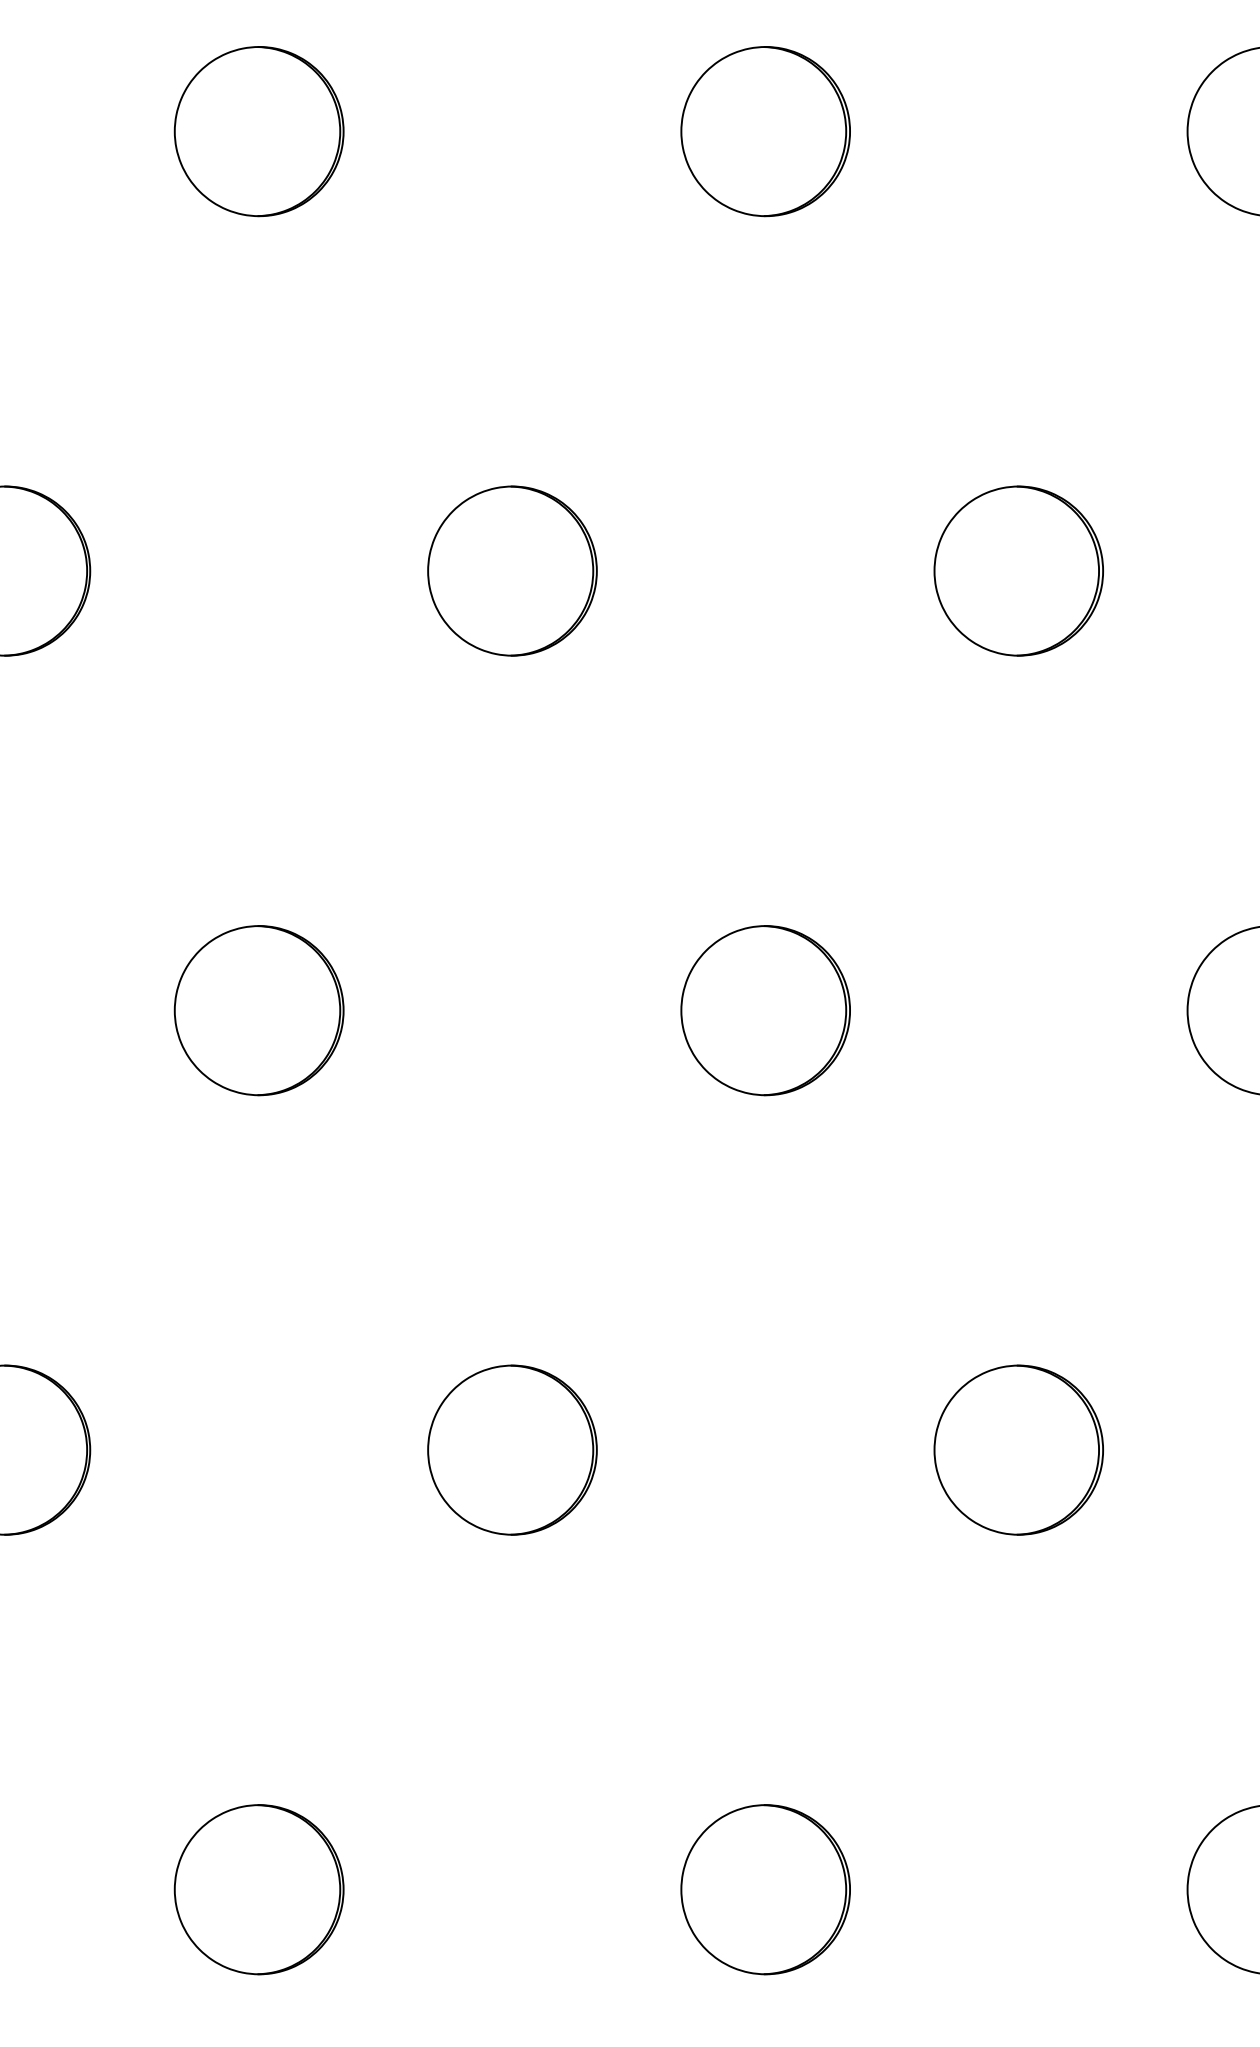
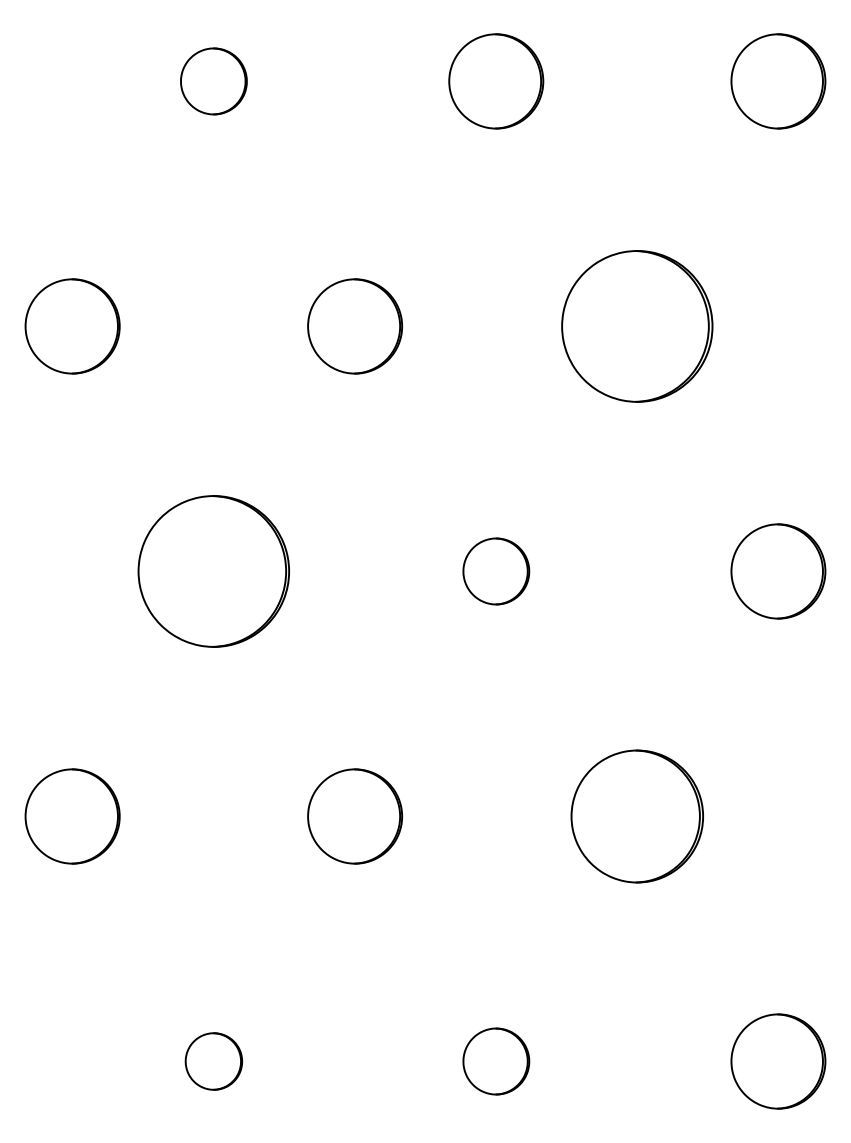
part: (258, 131) -> (213, 81), size x0.7
part: (1019, 571) -> (637, 326), size x1.6
part: (258, 1010) -> (213, 571), size x1.6
part: (766, 1010) -> (496, 571), size x0.7
part: (1019, 1450) -> (637, 816), size x1.4
part: (258, 1889) -> (213, 1061), size x0.6
part: (766, 1889) -> (496, 1061), size x0.7

